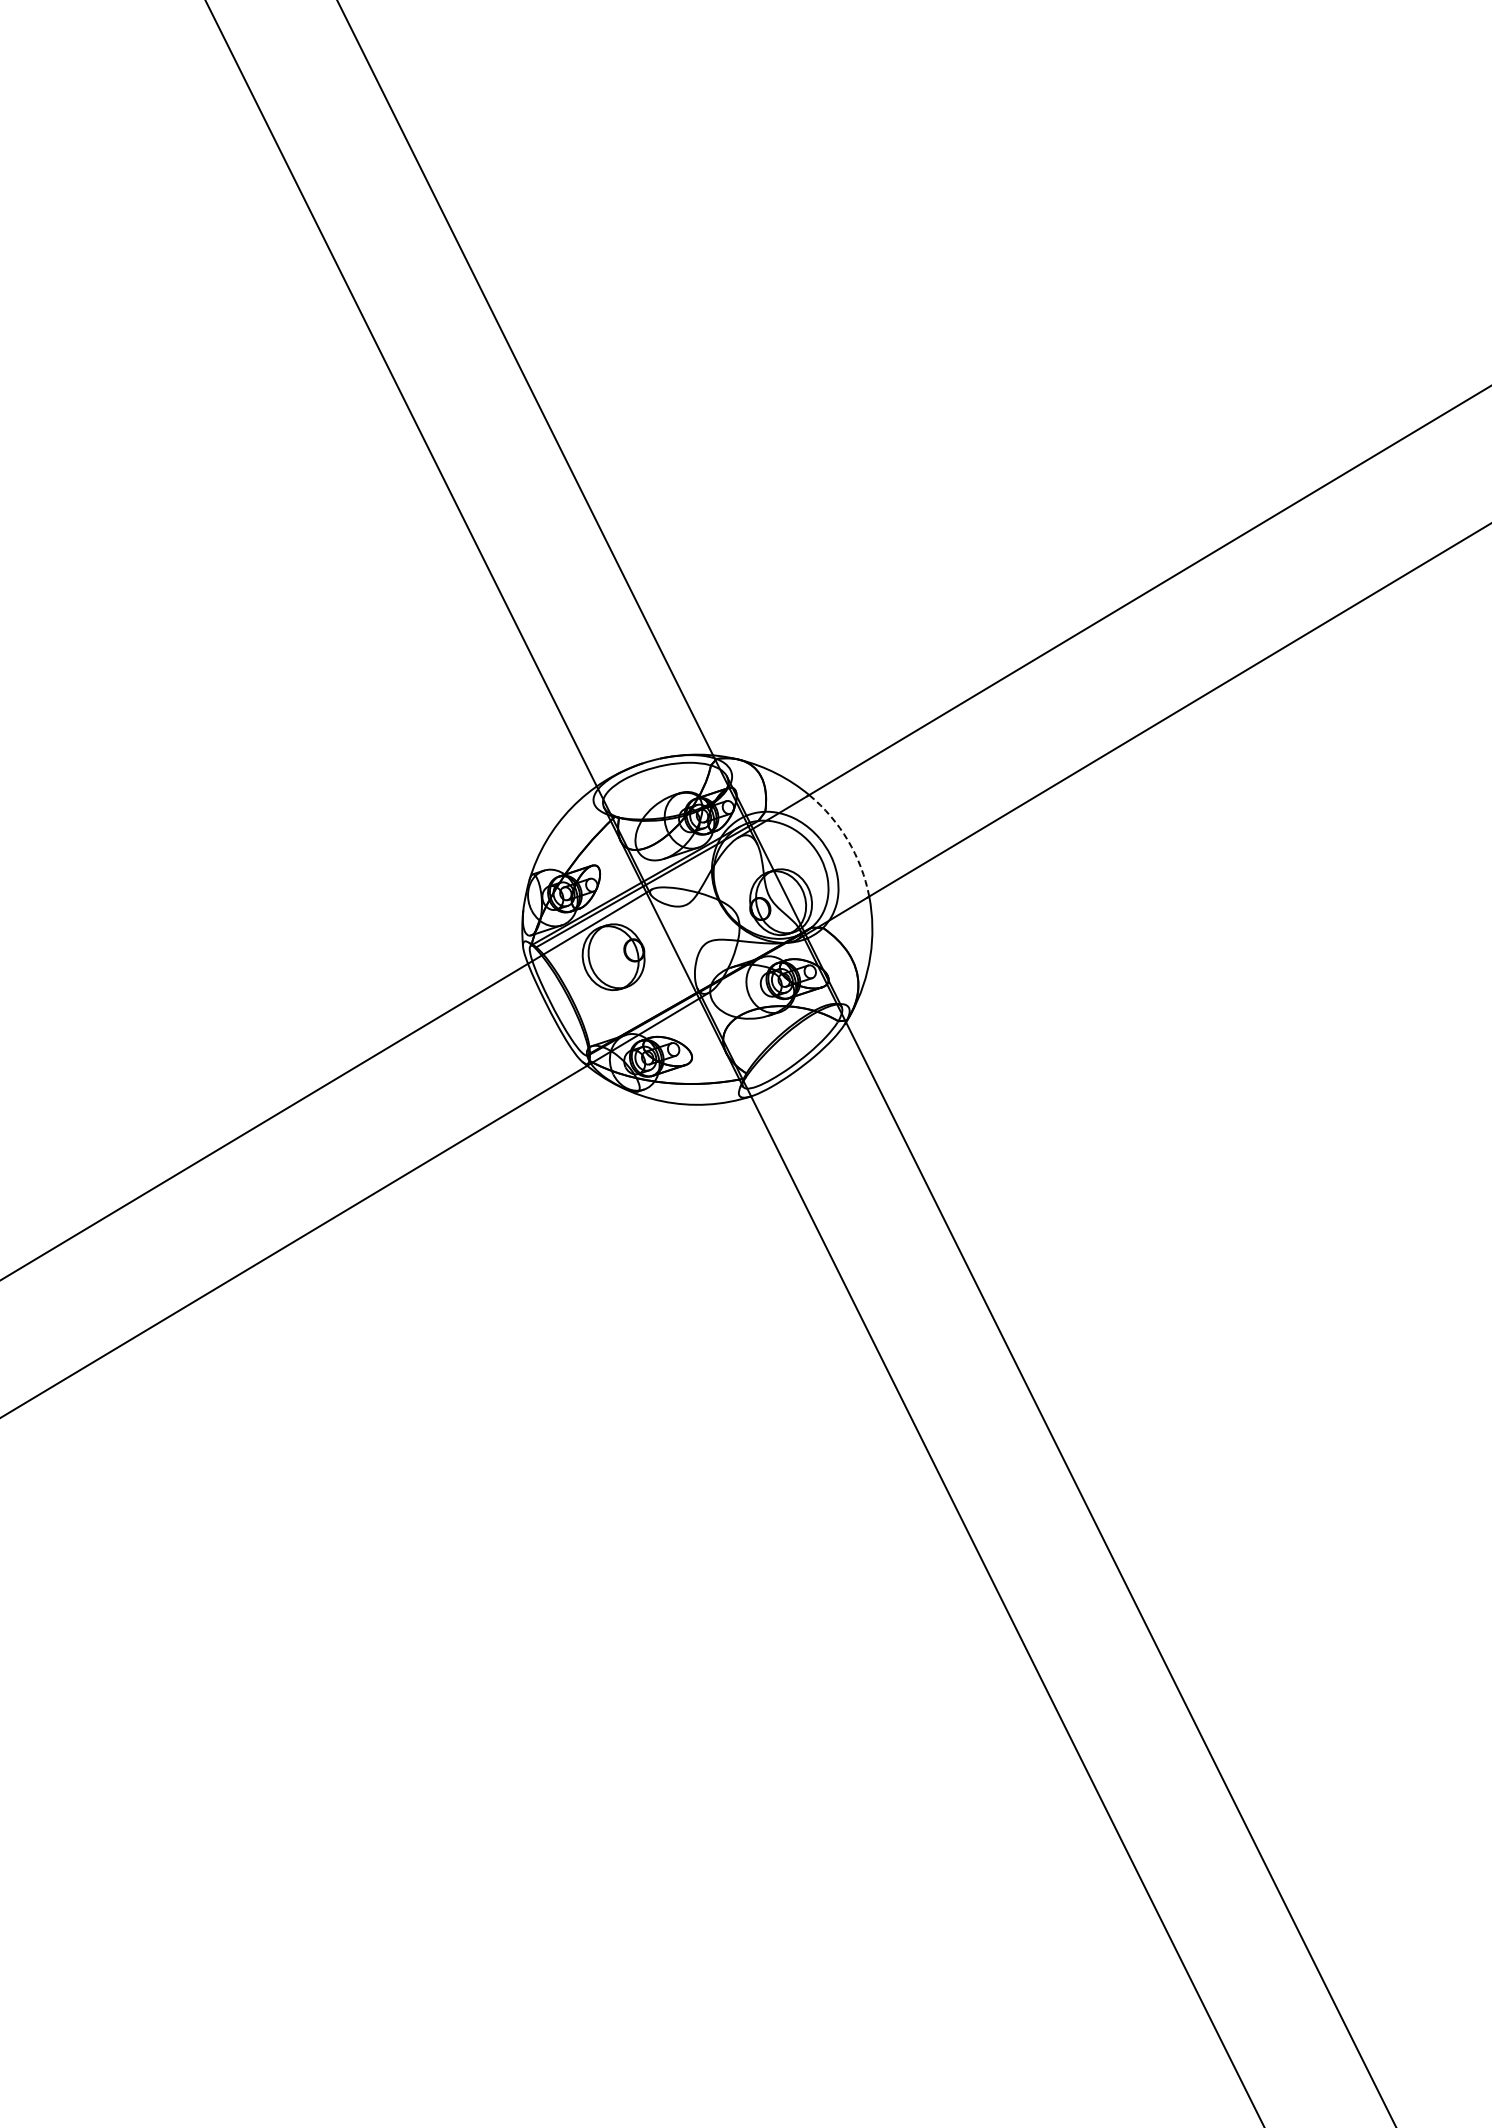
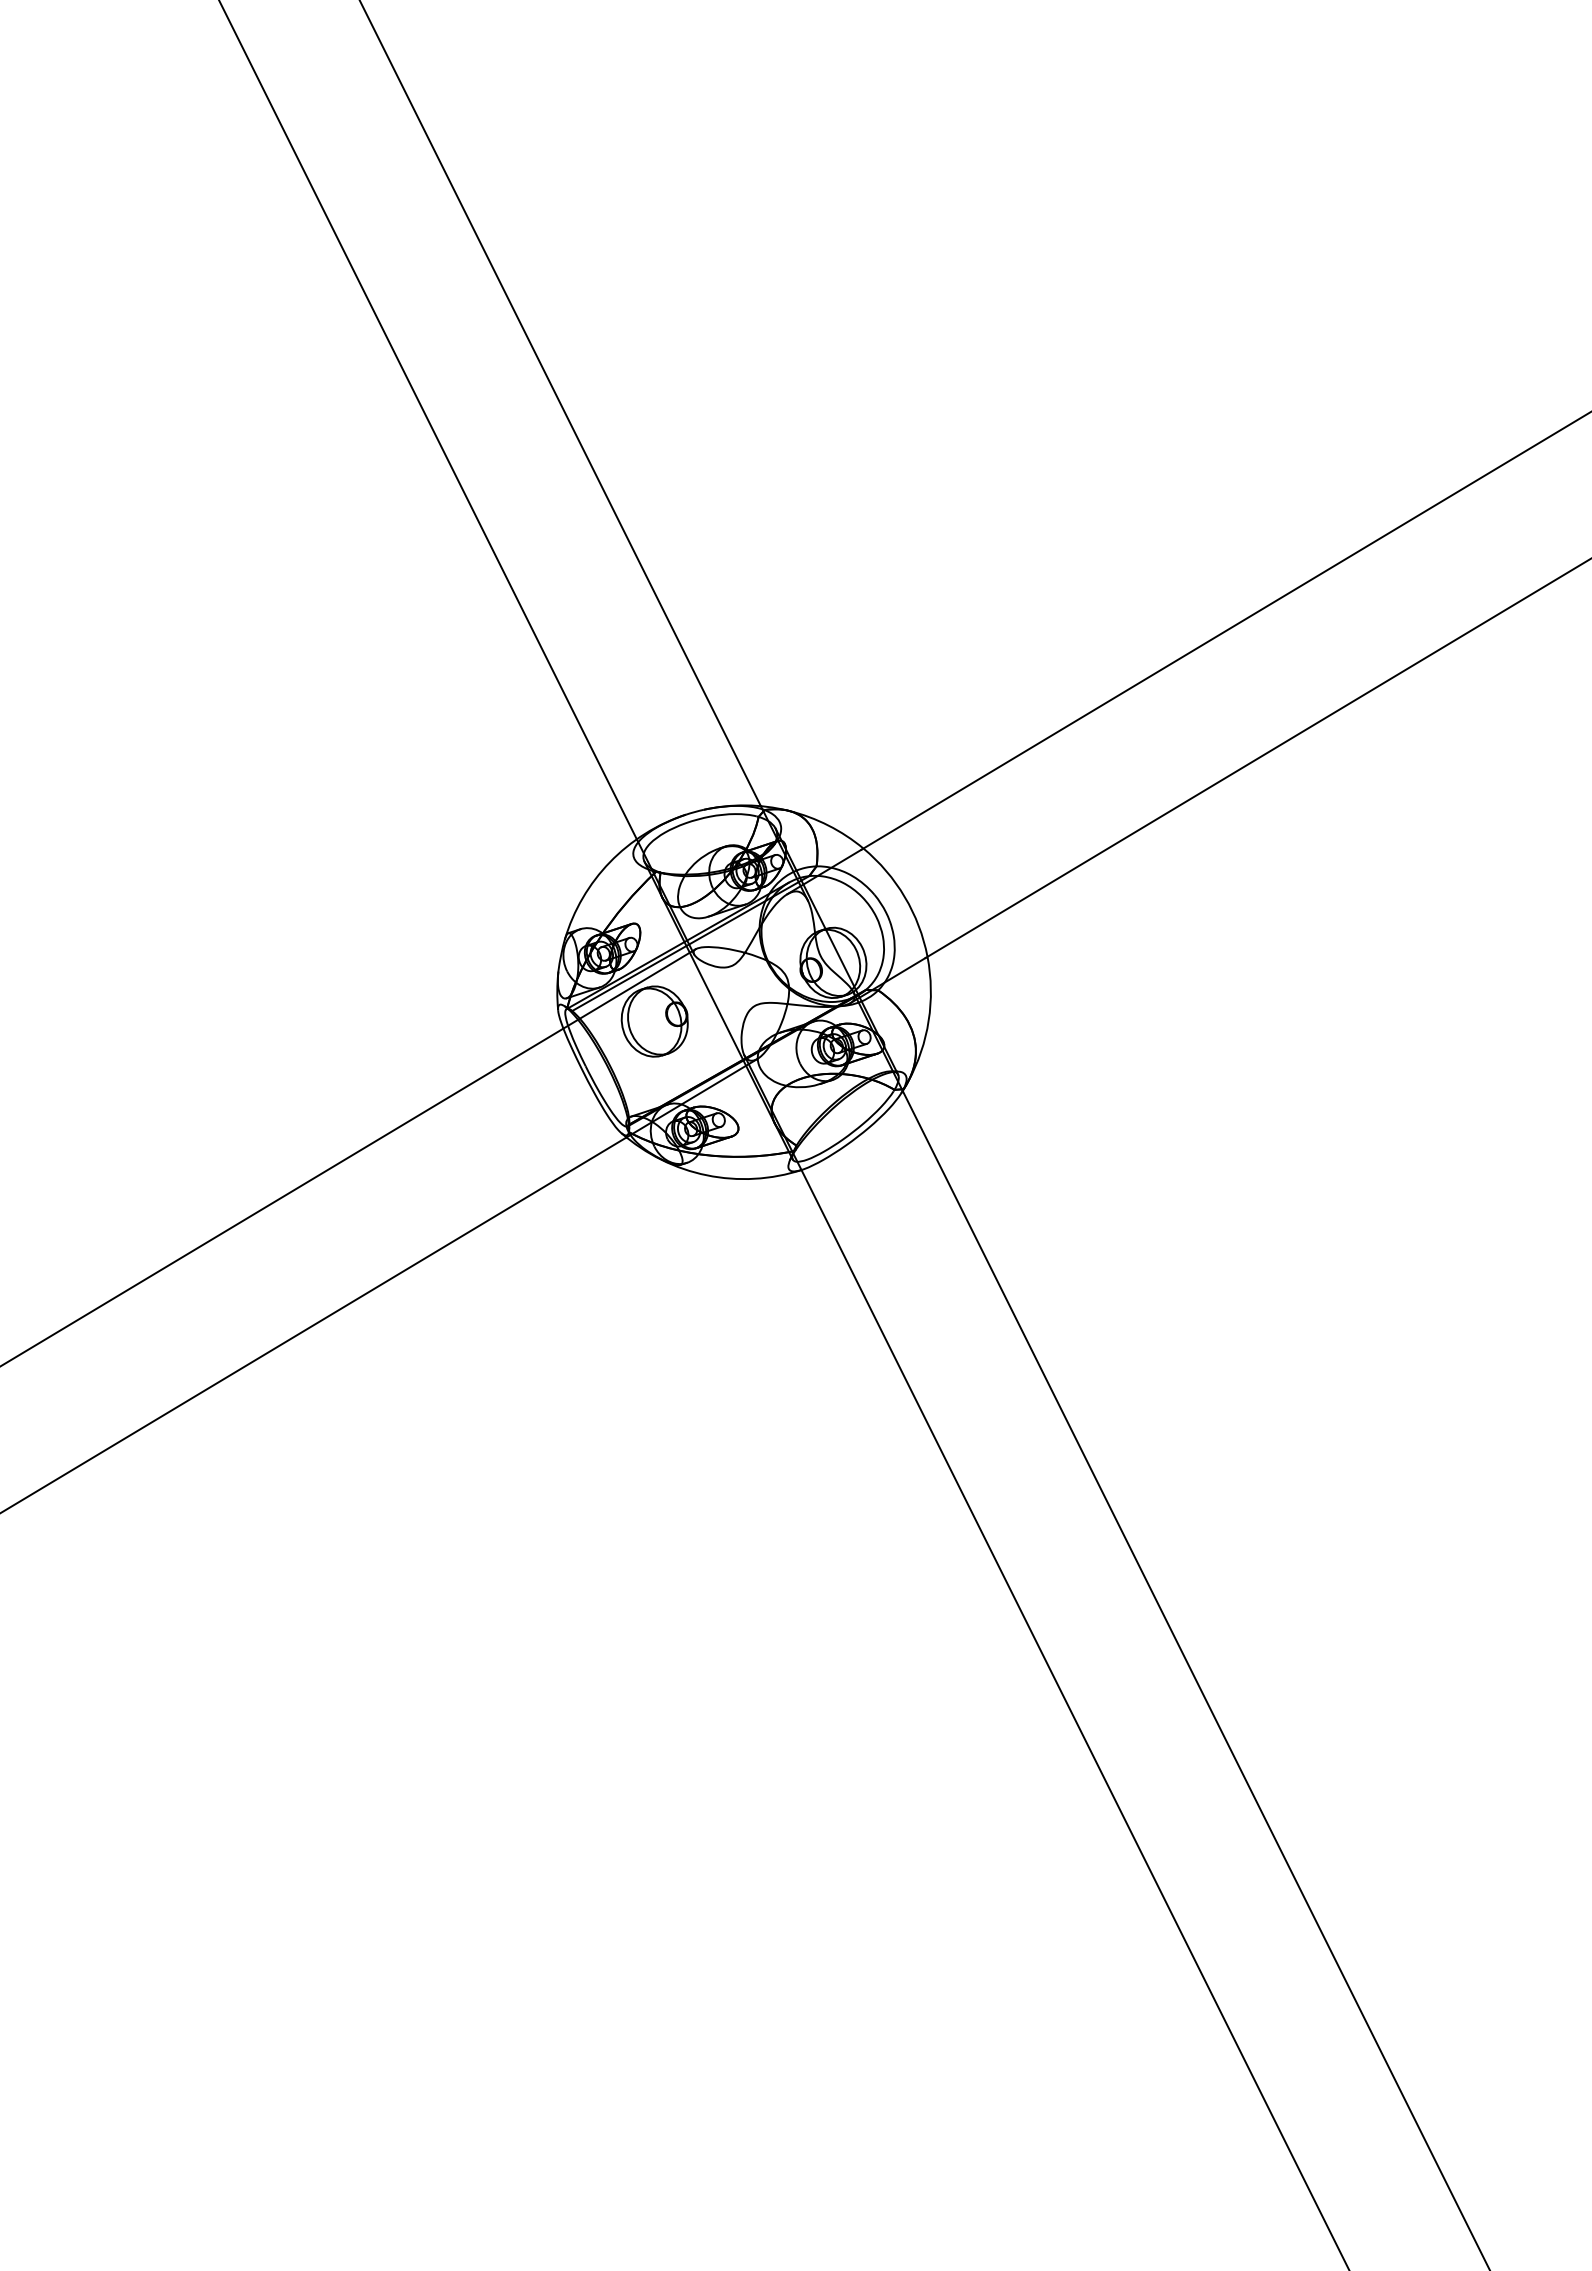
arc: (847, 840) -> (904, 897), dashed -> solid

